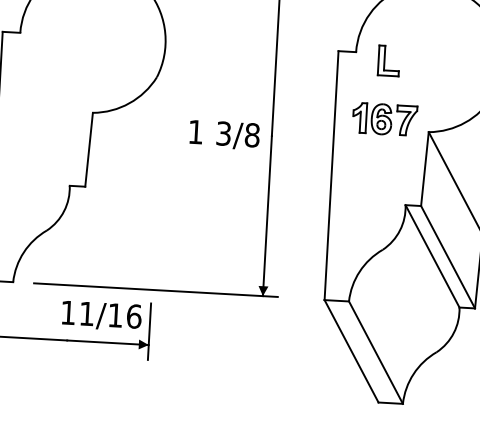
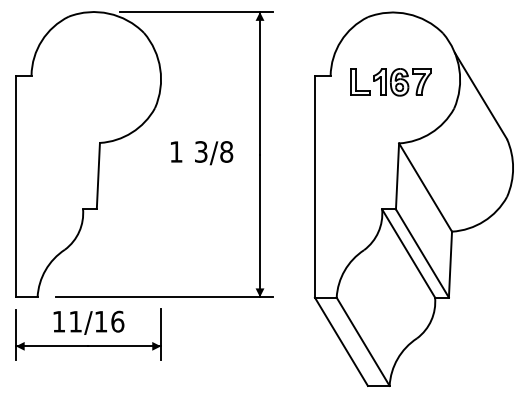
part: (384, 119) -> (402, 82), moved
text: (225, 135) -> (202, 153), moved
text: (101, 315) -> (88, 322), moved

